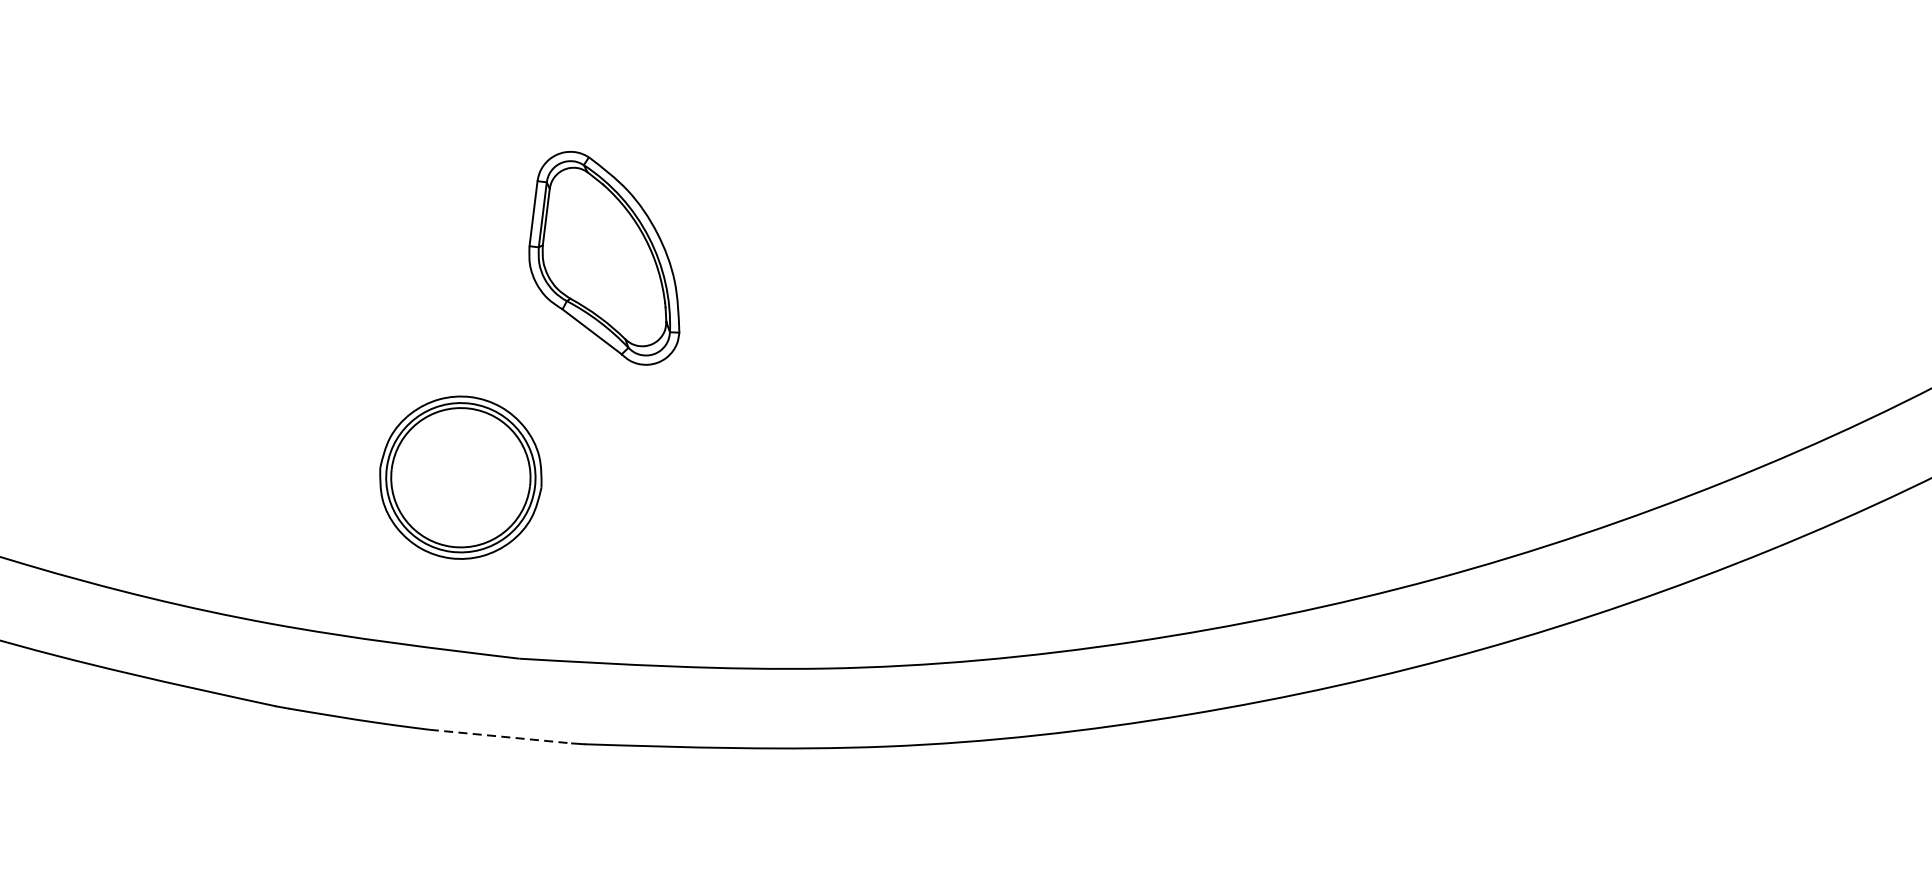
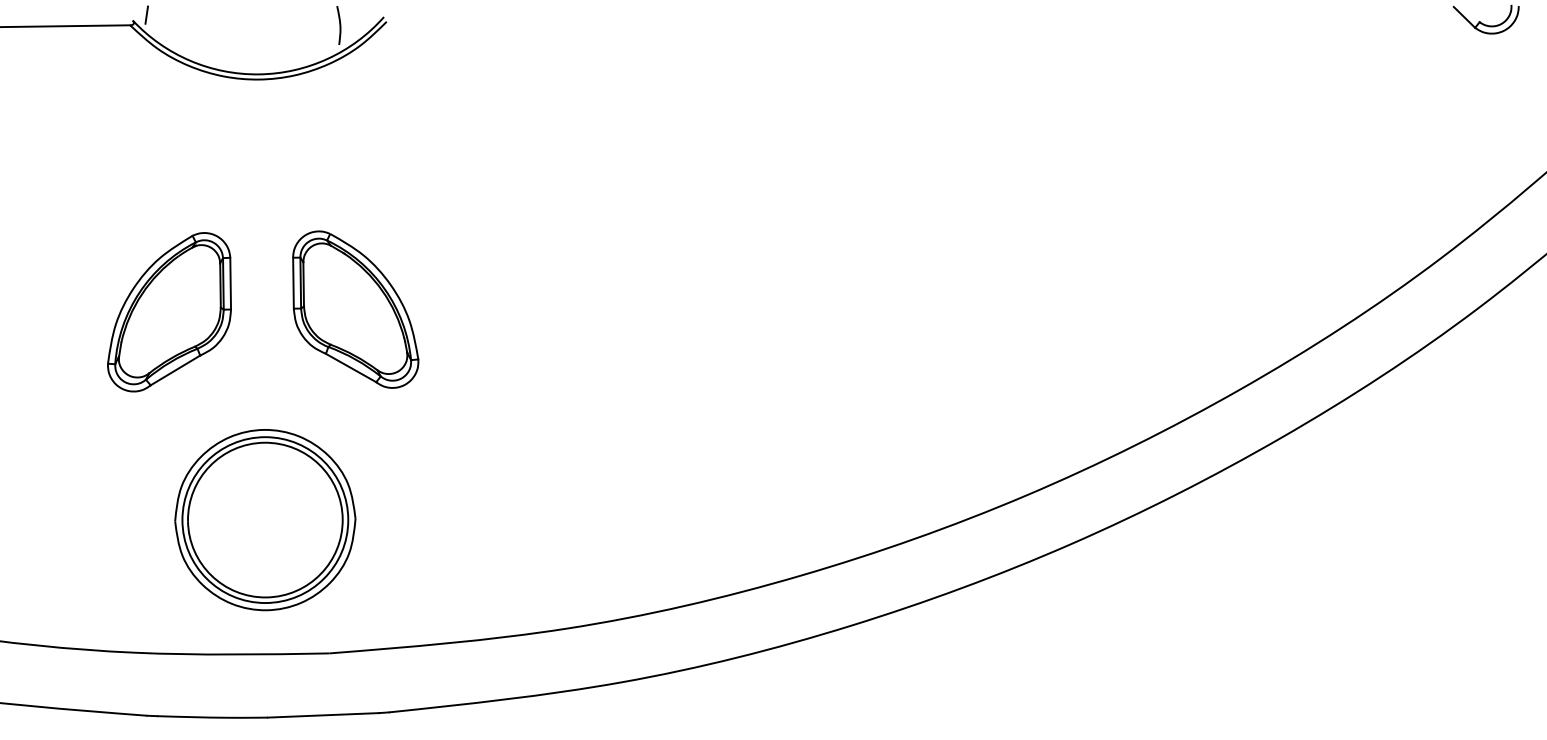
part: (374, 196) -> (169, 312), added
part: (607, 258) -> (355, 309), moved
part: (460, 478) -> (265, 520), size x1.43
line: (500, 736) -> (323, 715), dashed -> solid

